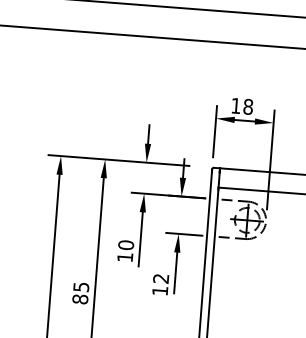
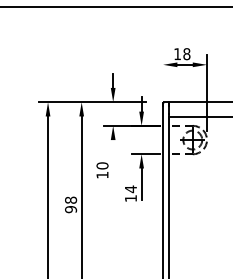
line: (215, 131) -> (163, 74), removed
line: (141, 239) -> (113, 160), removed
text: (160, 279) -> (130, 189), 12 -> 14
text: (81, 292) -> (71, 204), 85 -> 98

